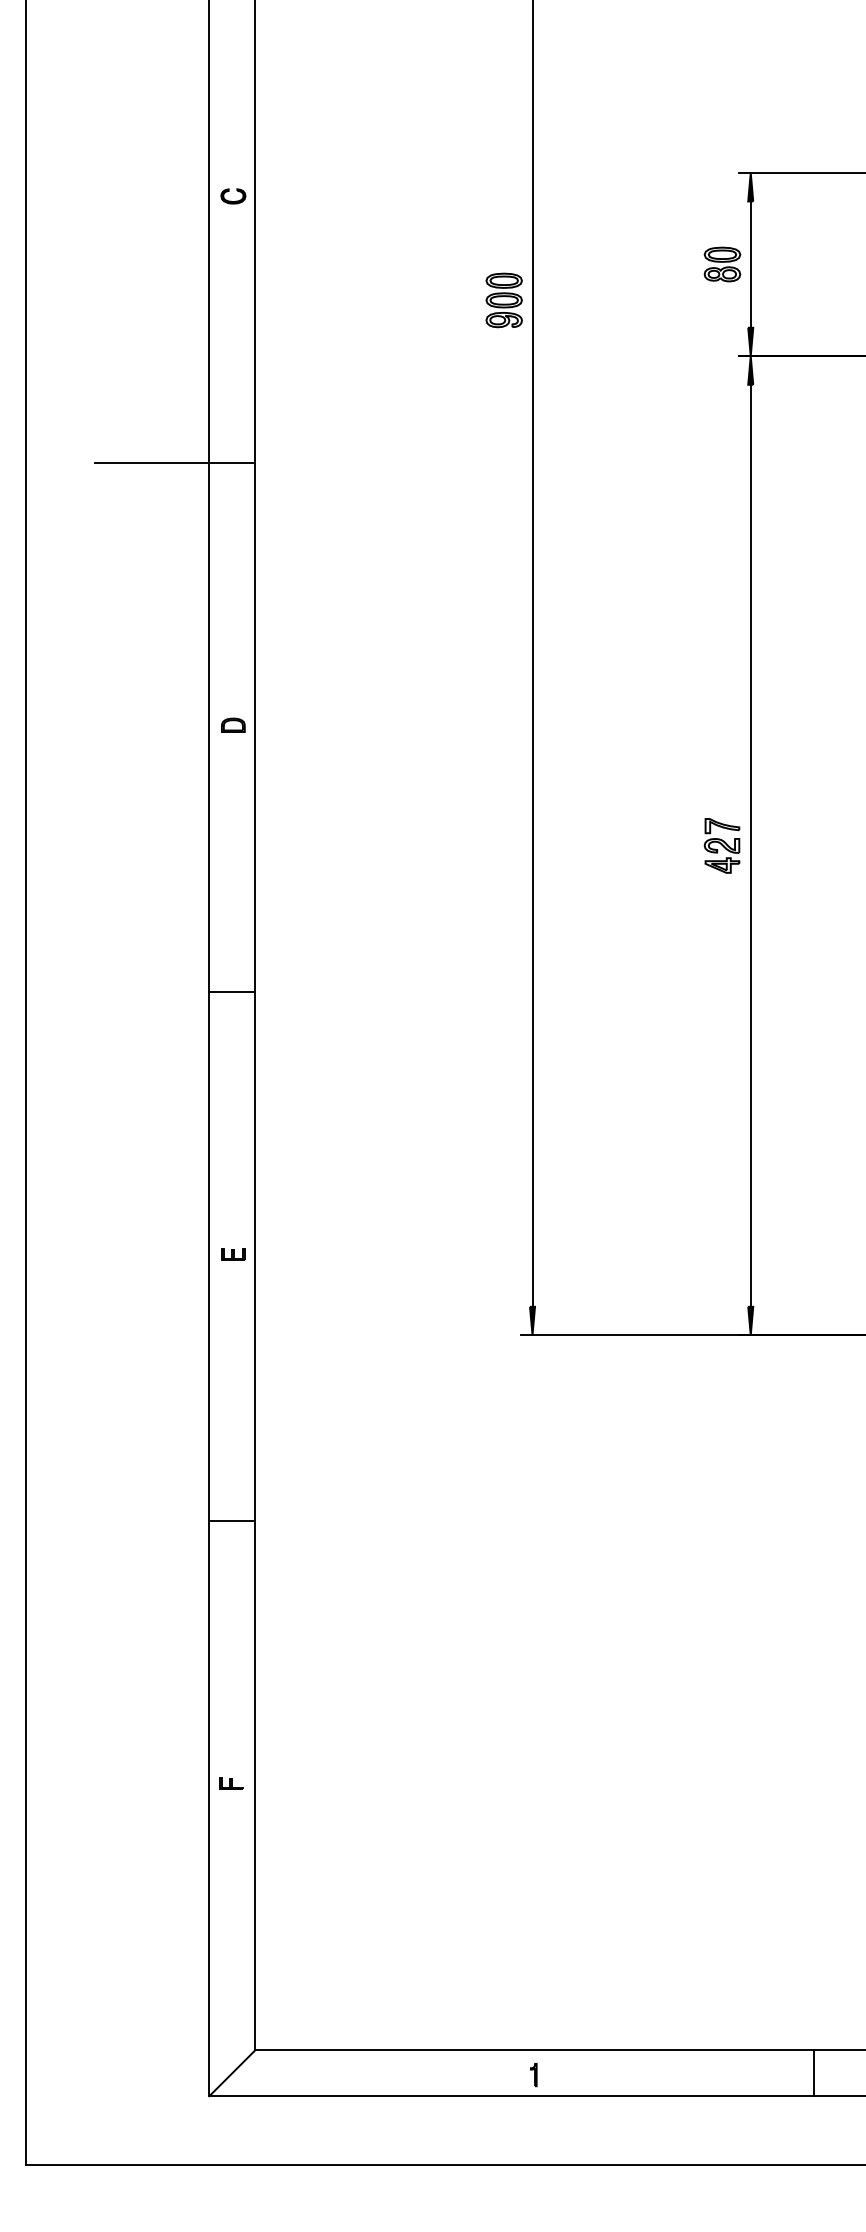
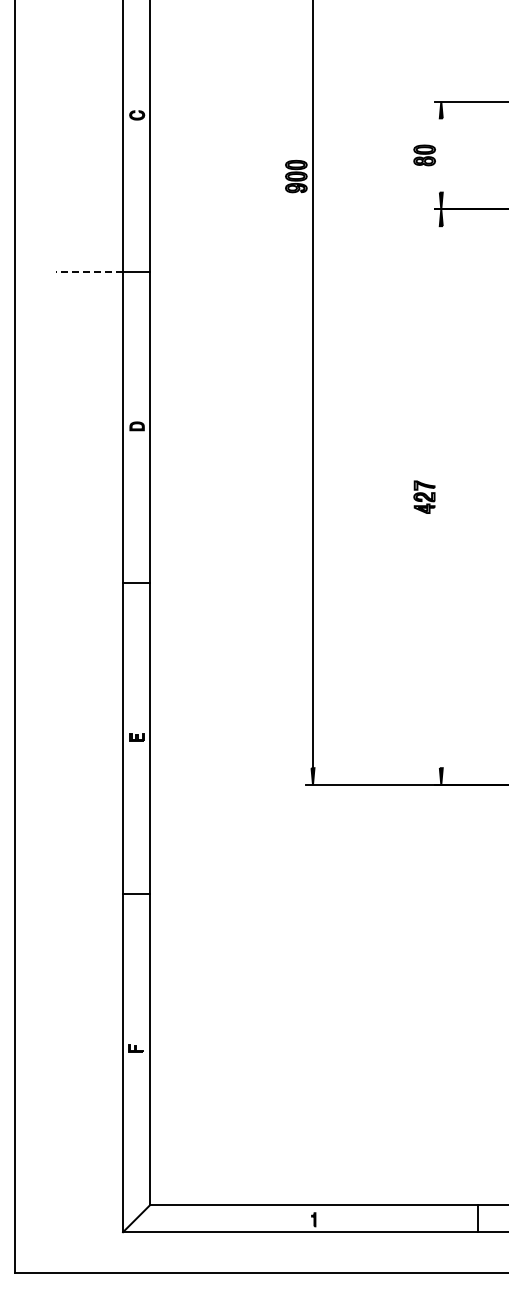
line: (751, 264) -> (441, 155), removed
line: (152, 463) -> (89, 272), solid -> dashed
line: (751, 846) -> (441, 497), removed

